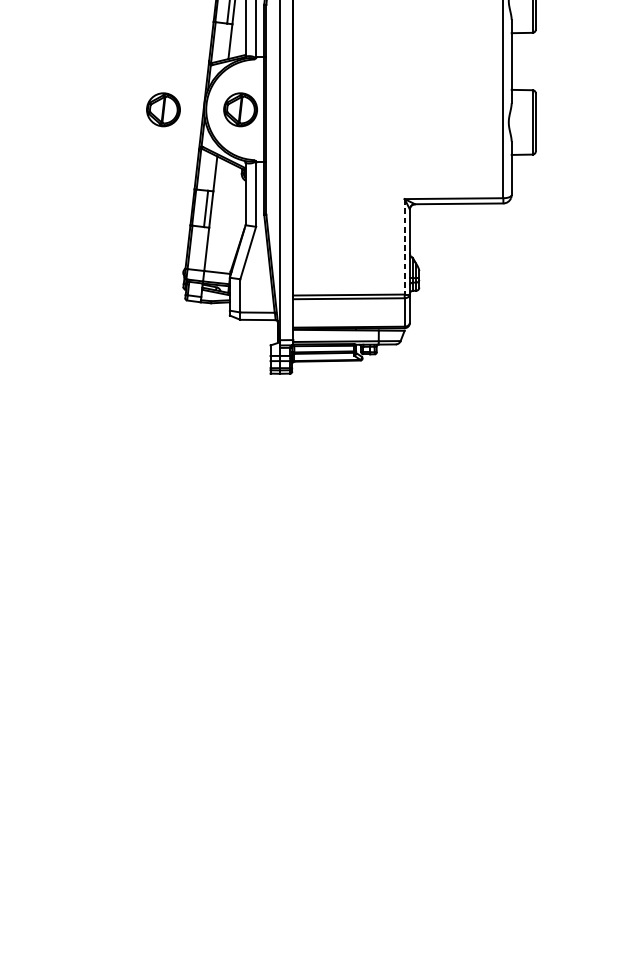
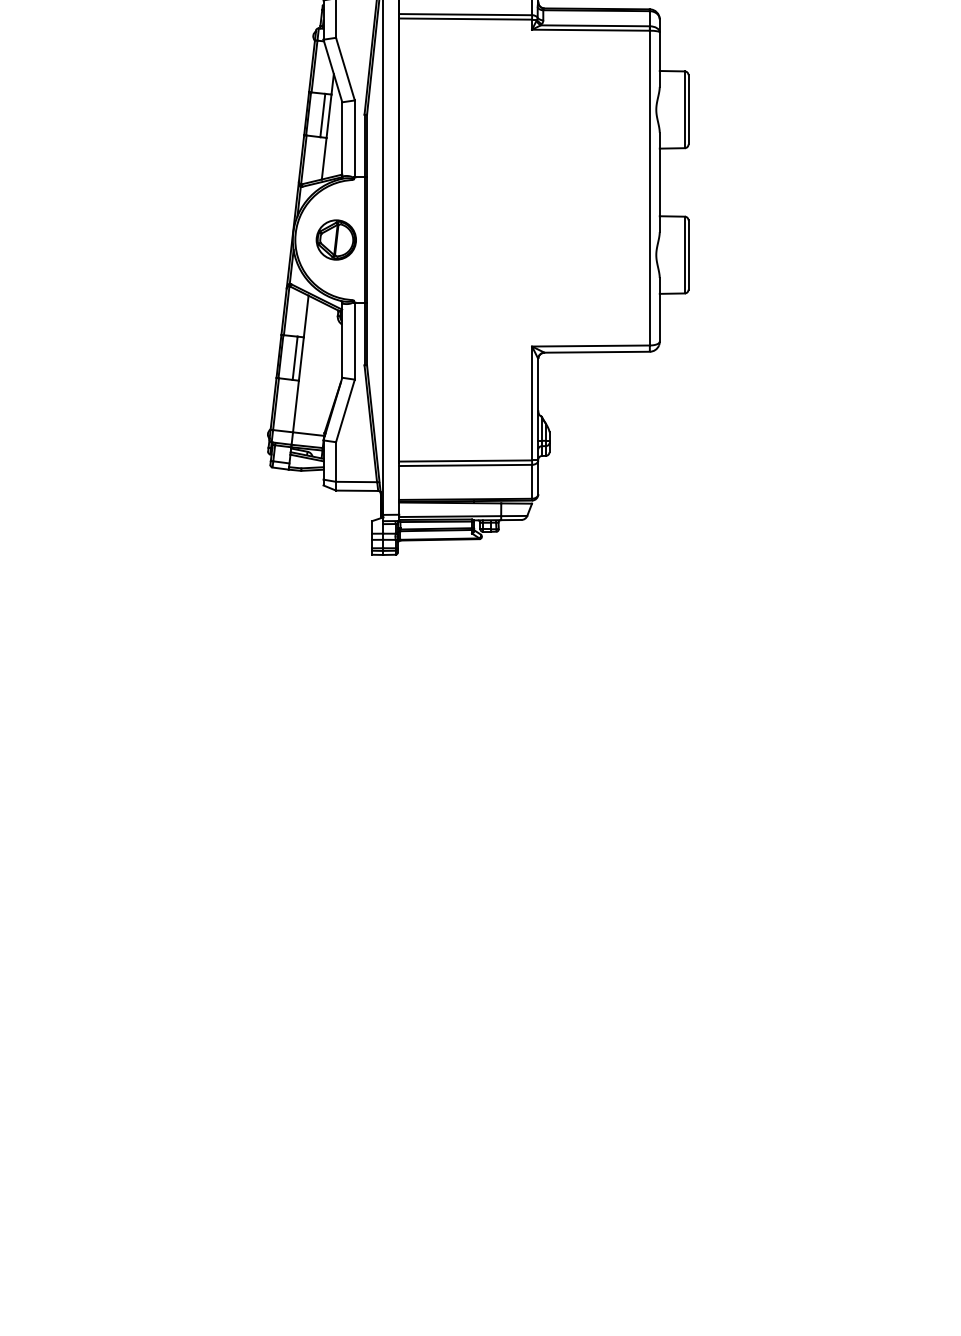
part: (162, 109) -> (243, 239), removed
line: (405, 246) -> (532, 403), dashed -> solid

